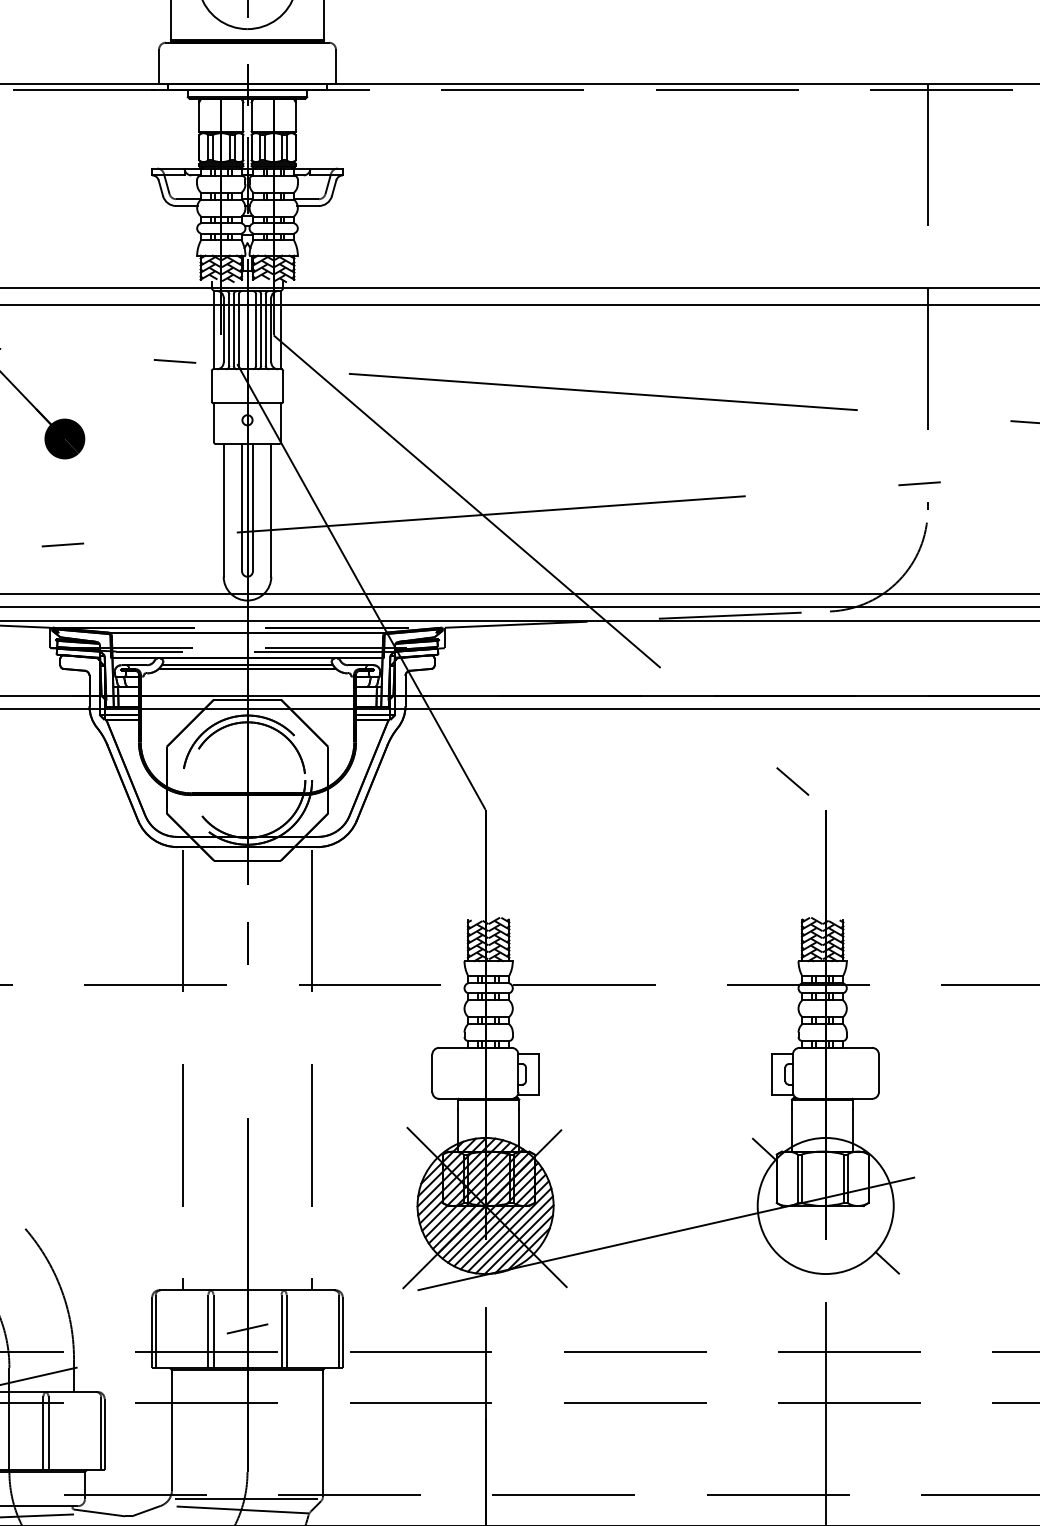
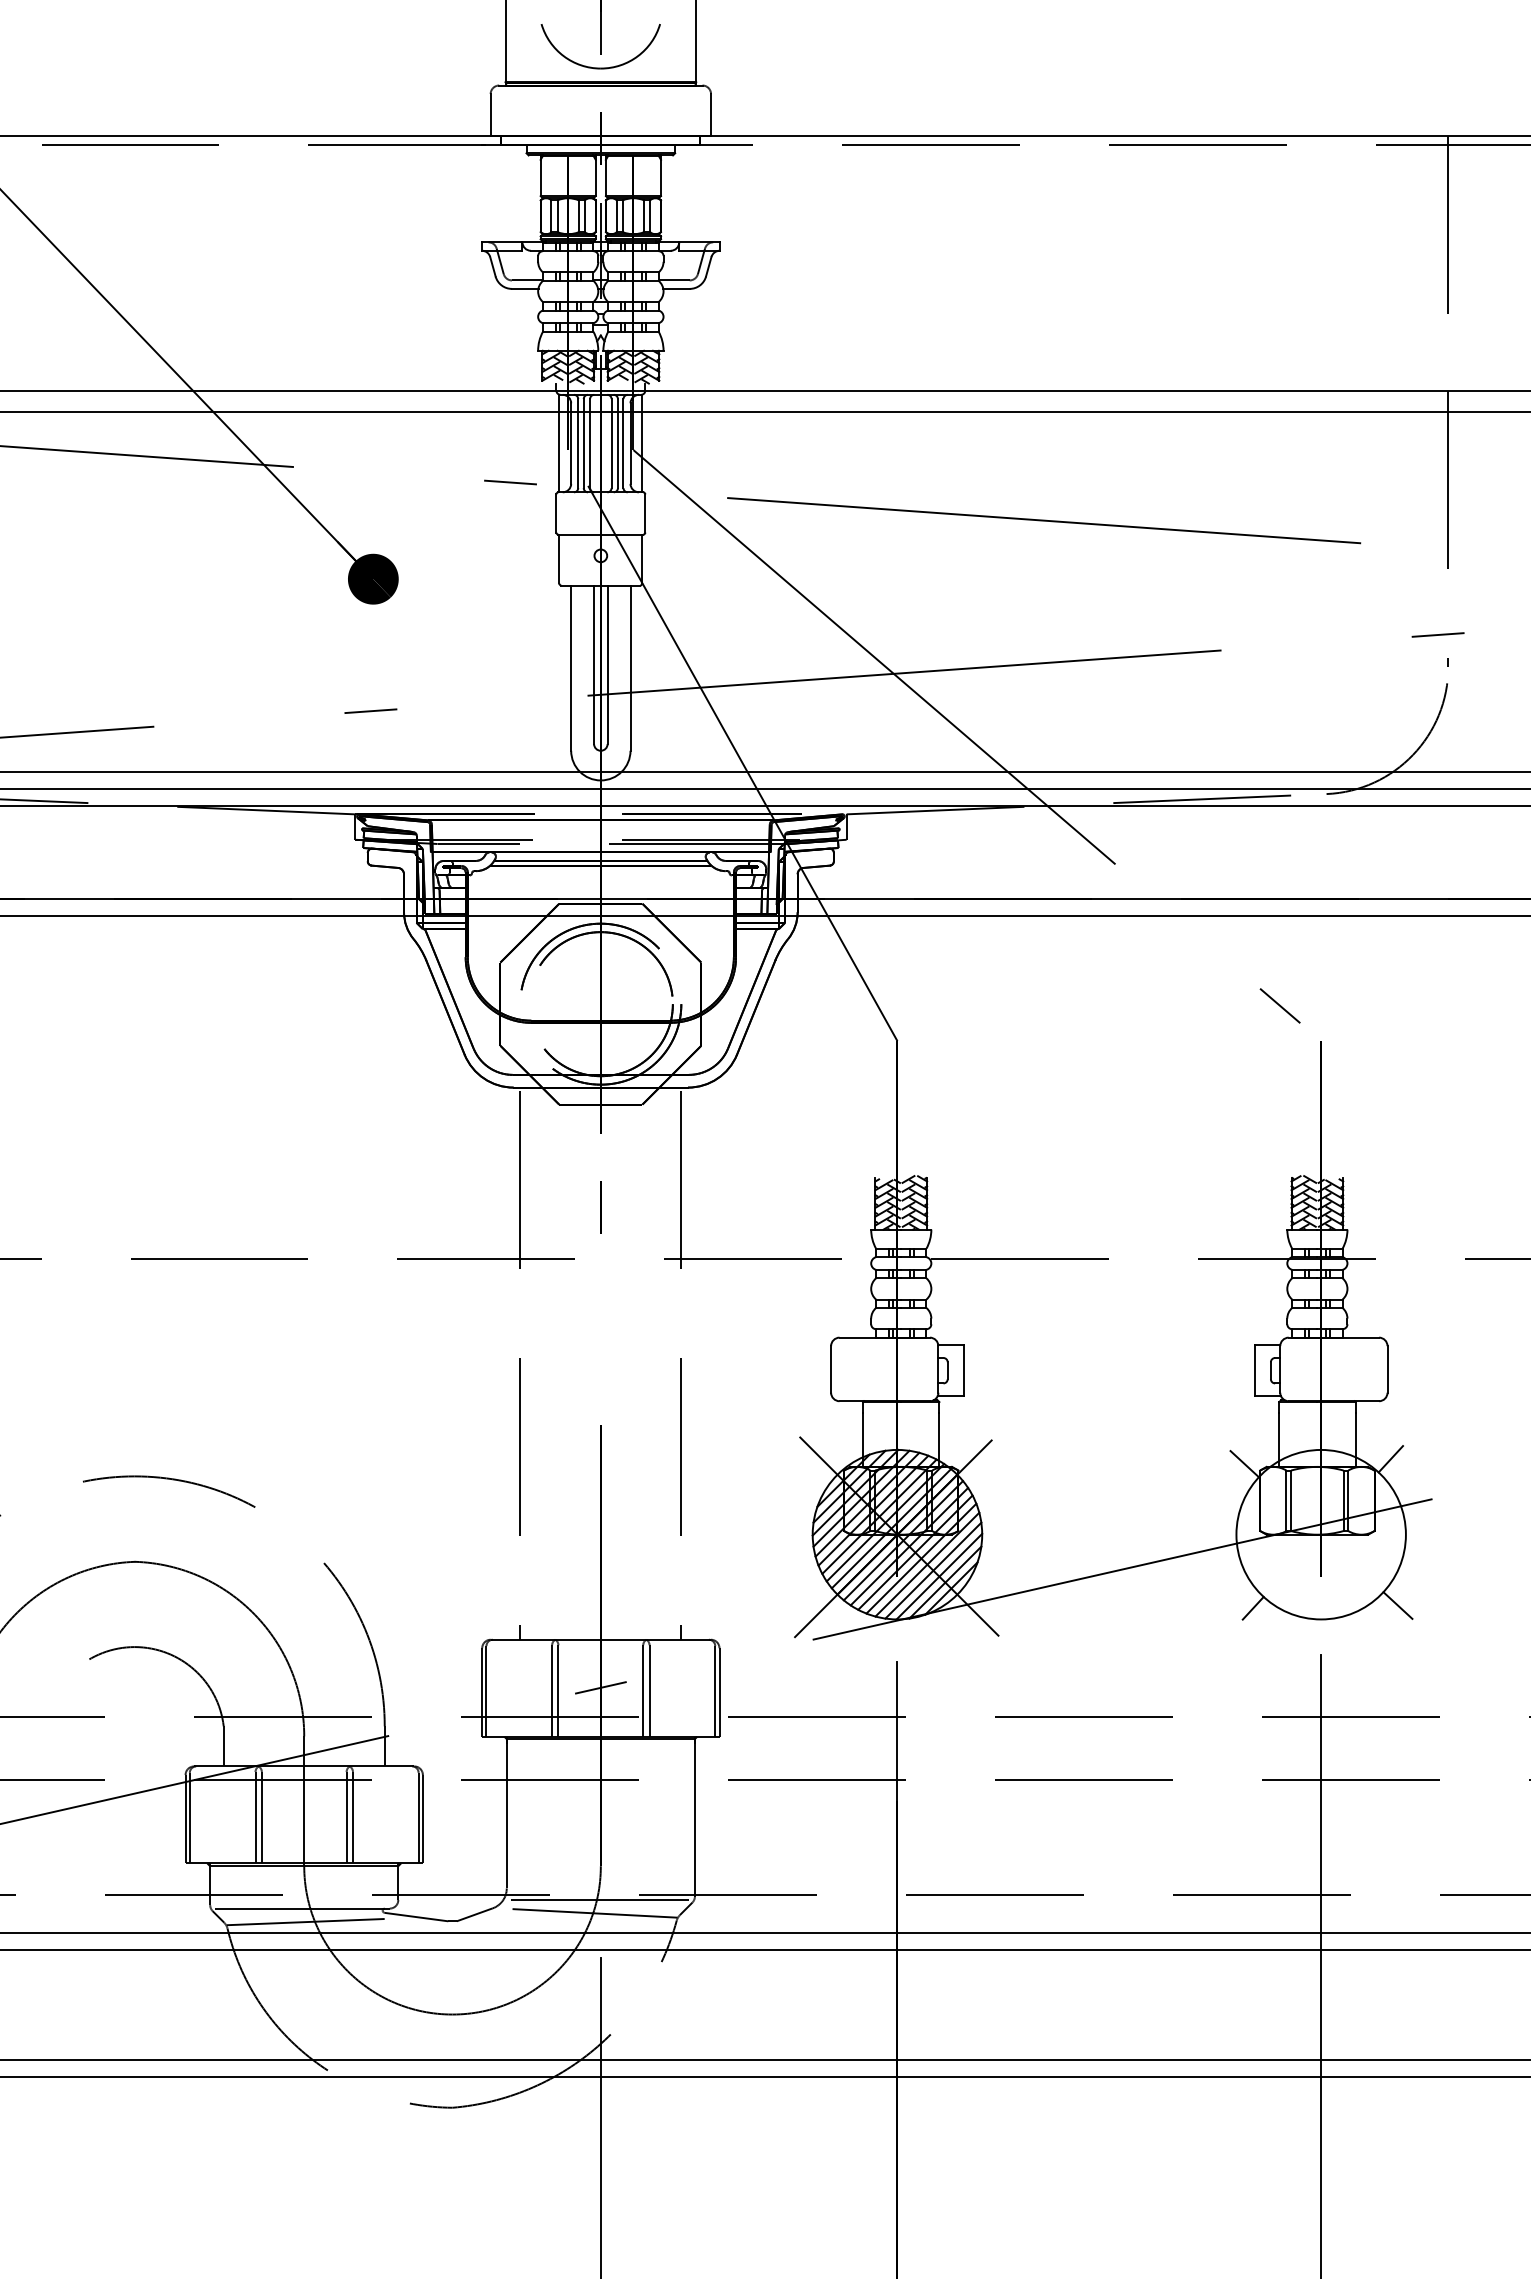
line: (881, 1145) -> (1390, 1459), added
line: (770, 1264) -> (1252, 1607), added

